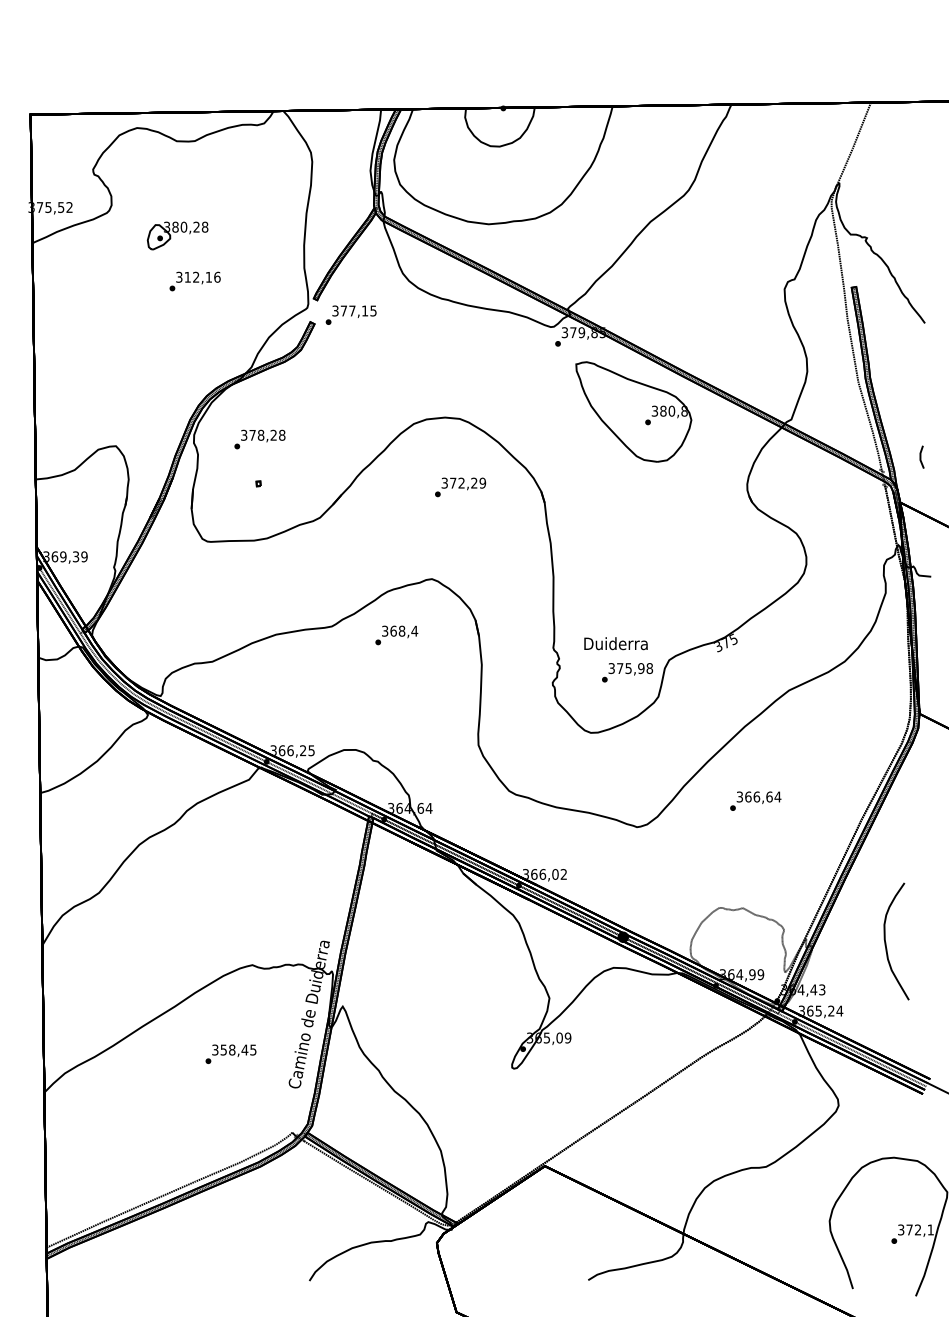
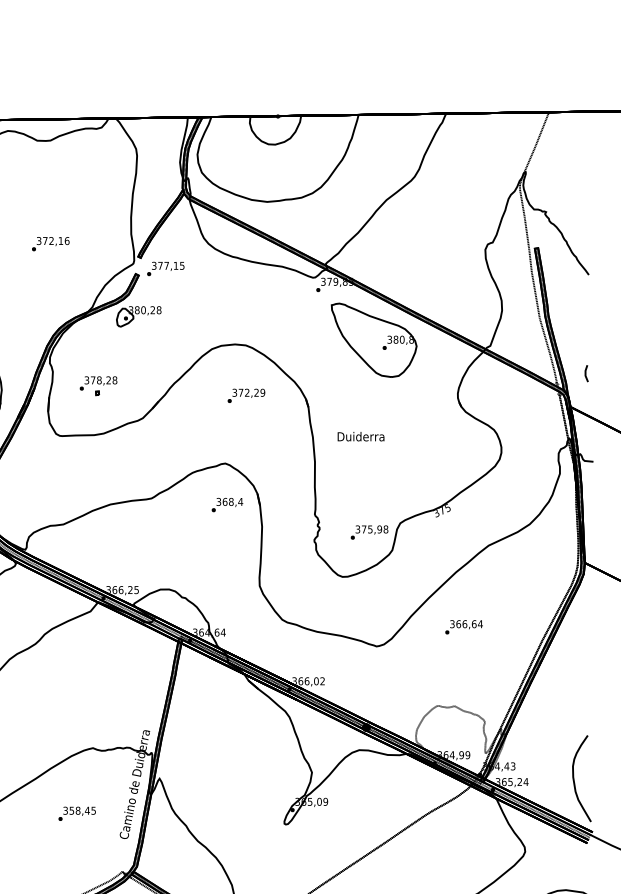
part: (177, 235) -> (138, 316), moved
text: (187, 277) -> (45, 241), 312,16 -> 372,16
text: (259, 439) -> (98, 383), moved
text: (396, 635) -> (227, 505), moved
text: (615, 643) -> (360, 436), moved
curve: (886, 942) -> (574, 779), moved

